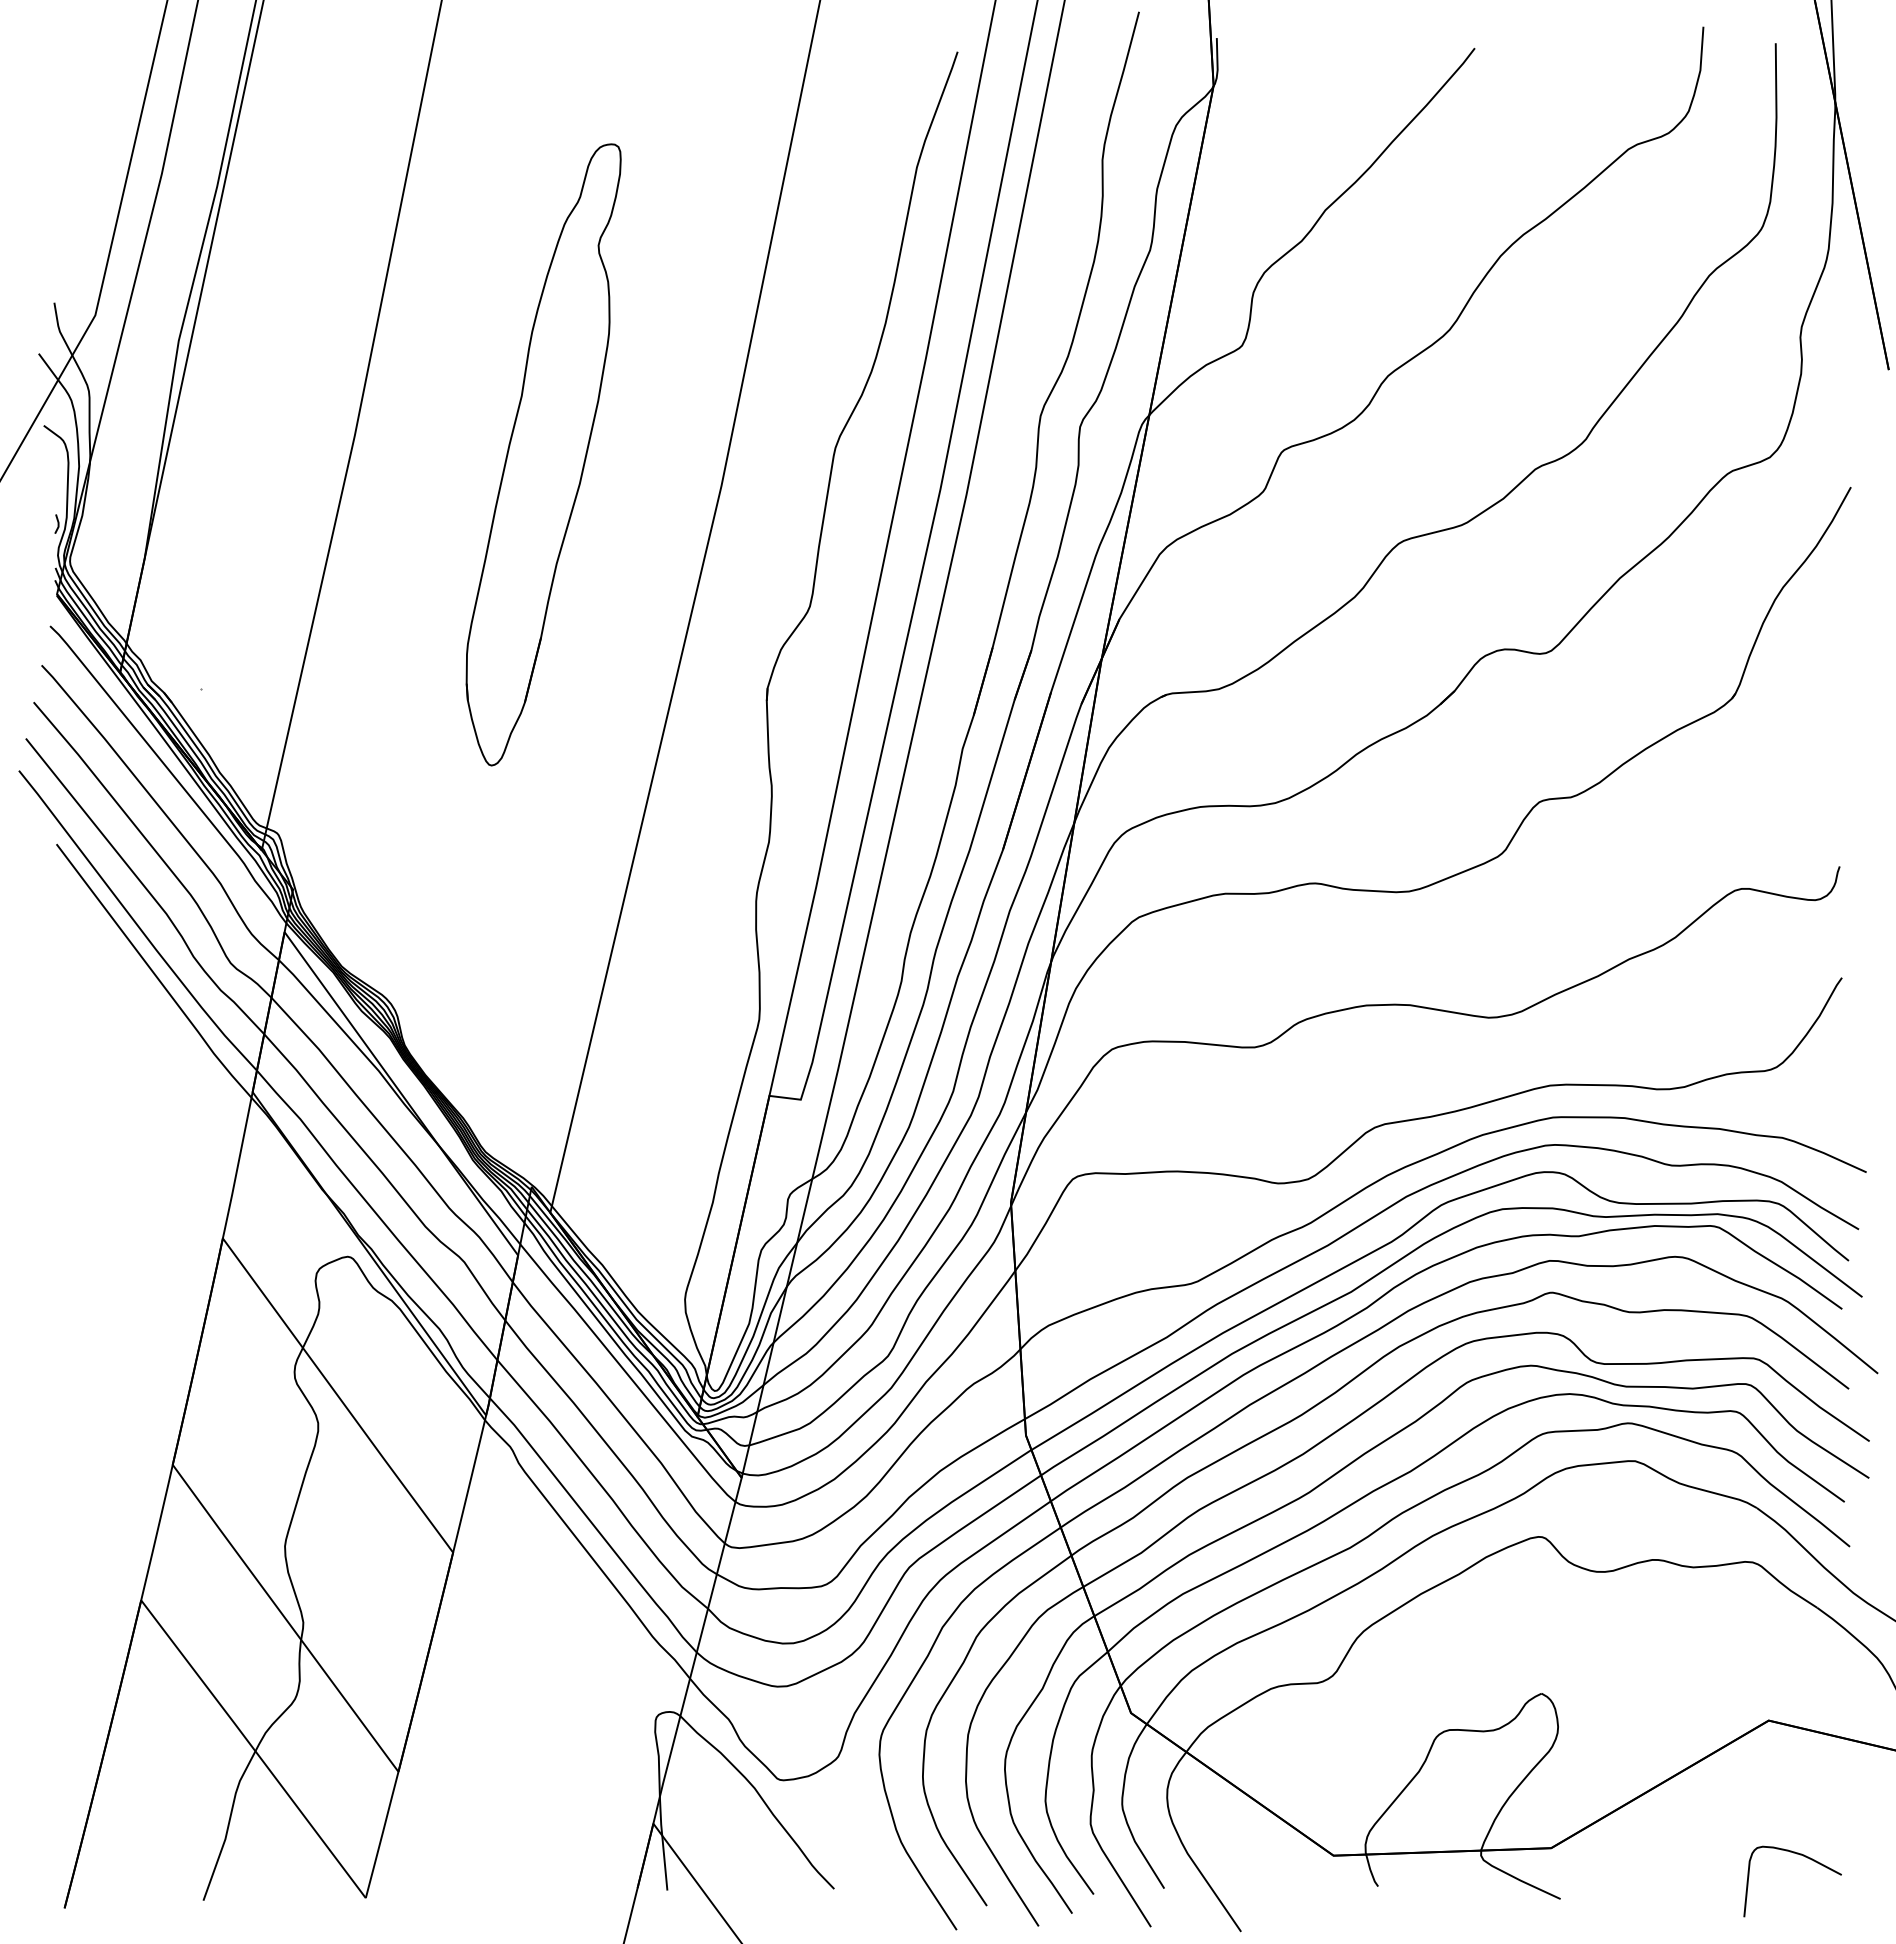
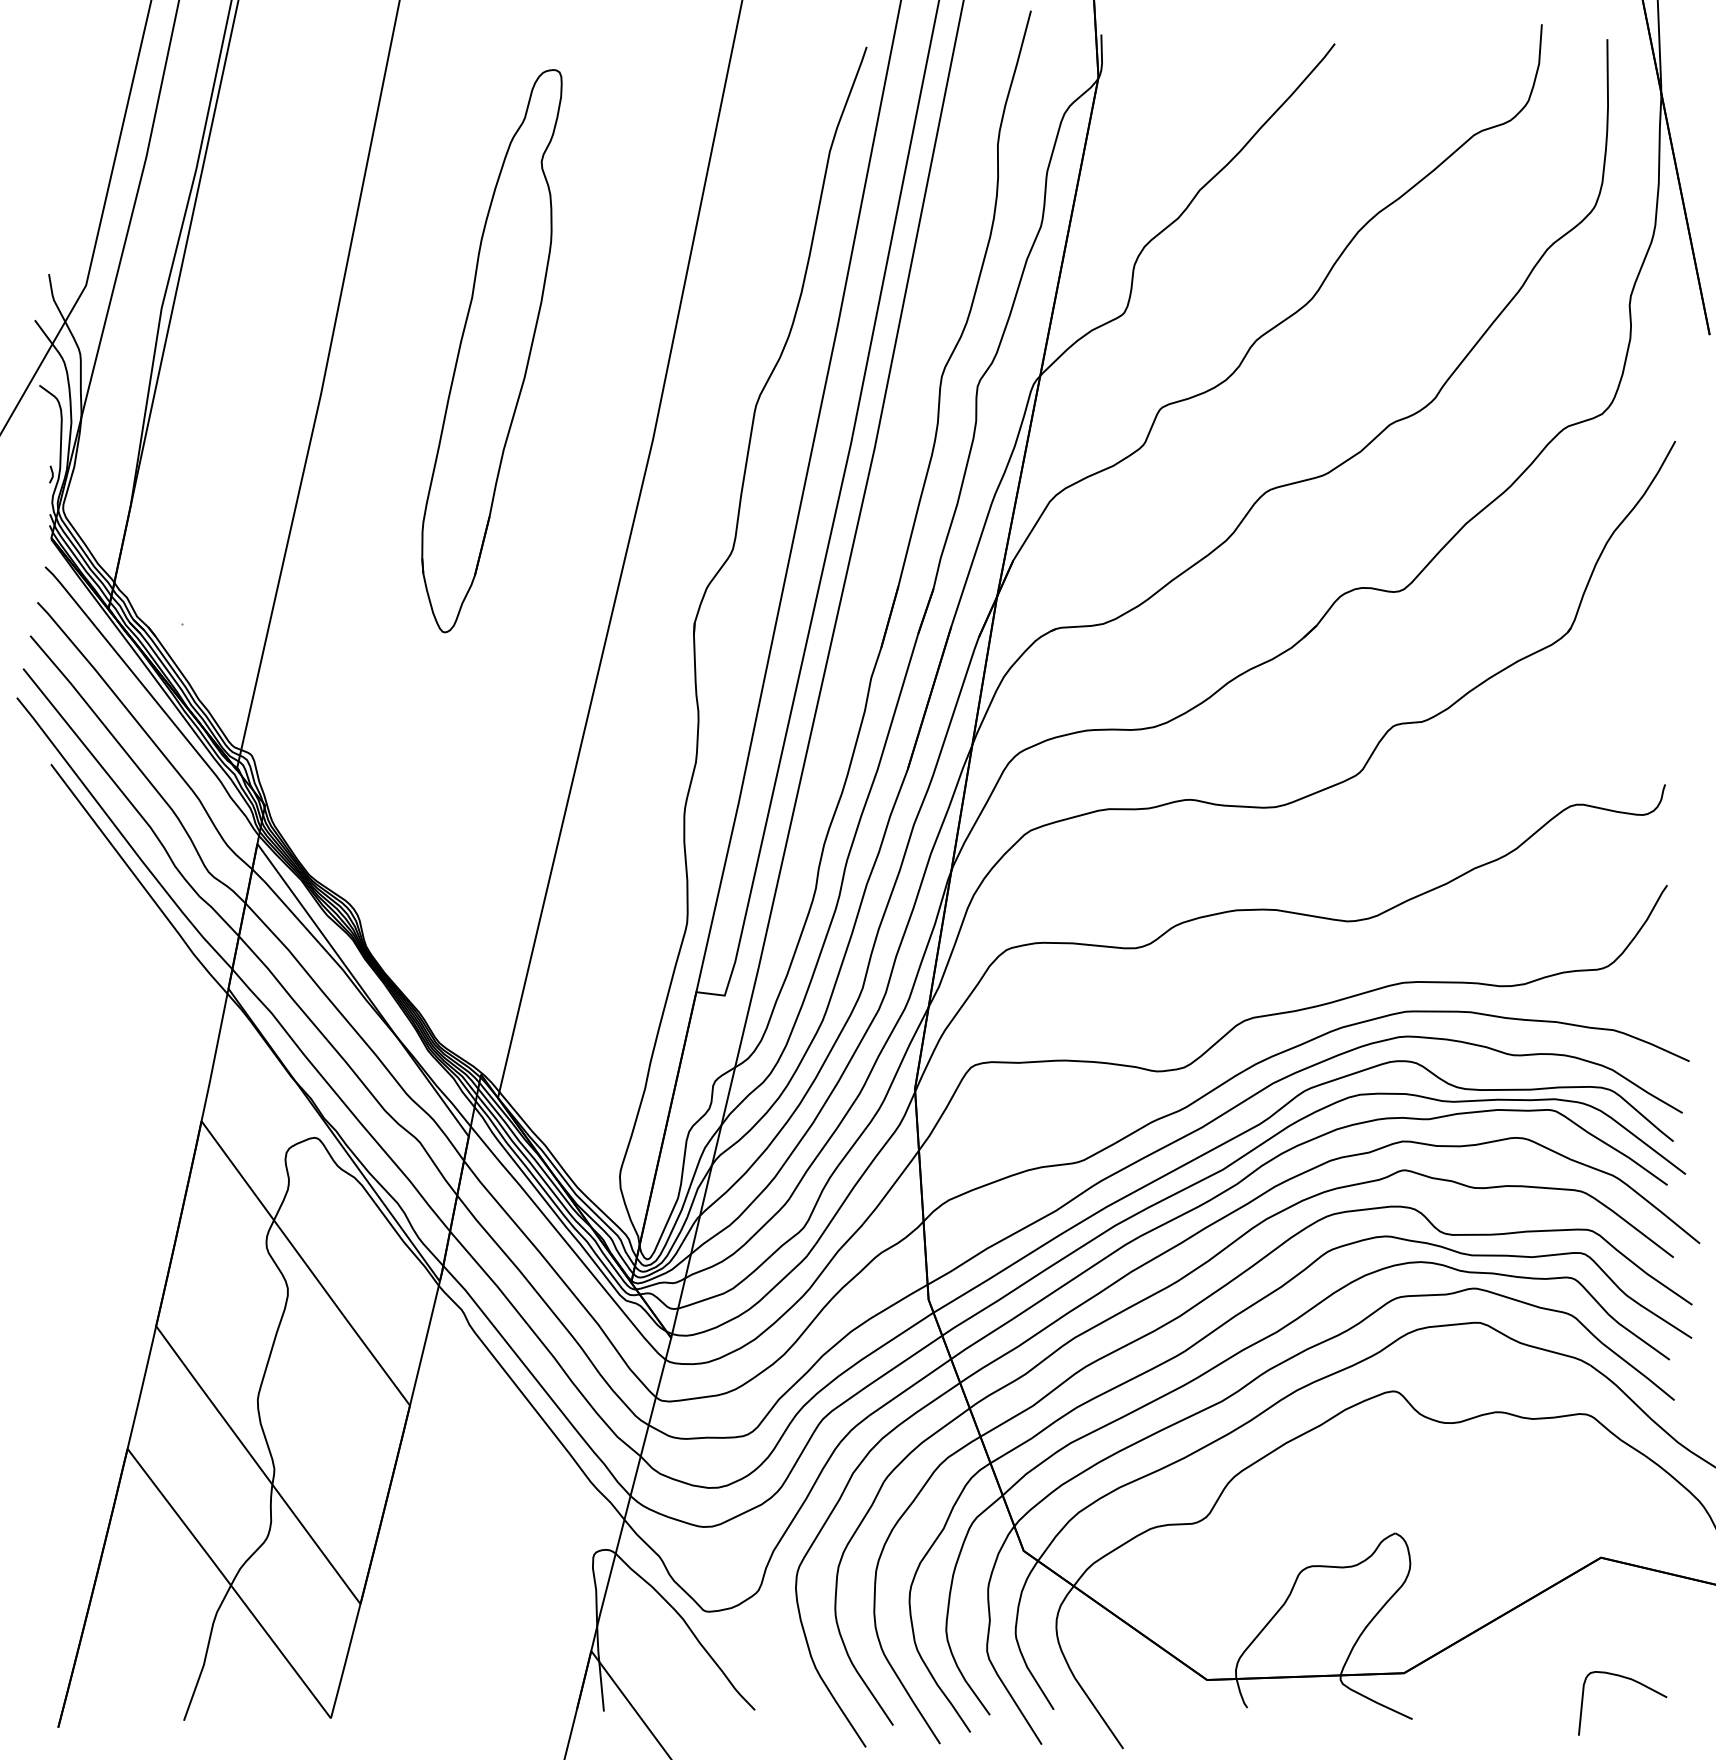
part: (543, 454) -> (491, 350), moved

